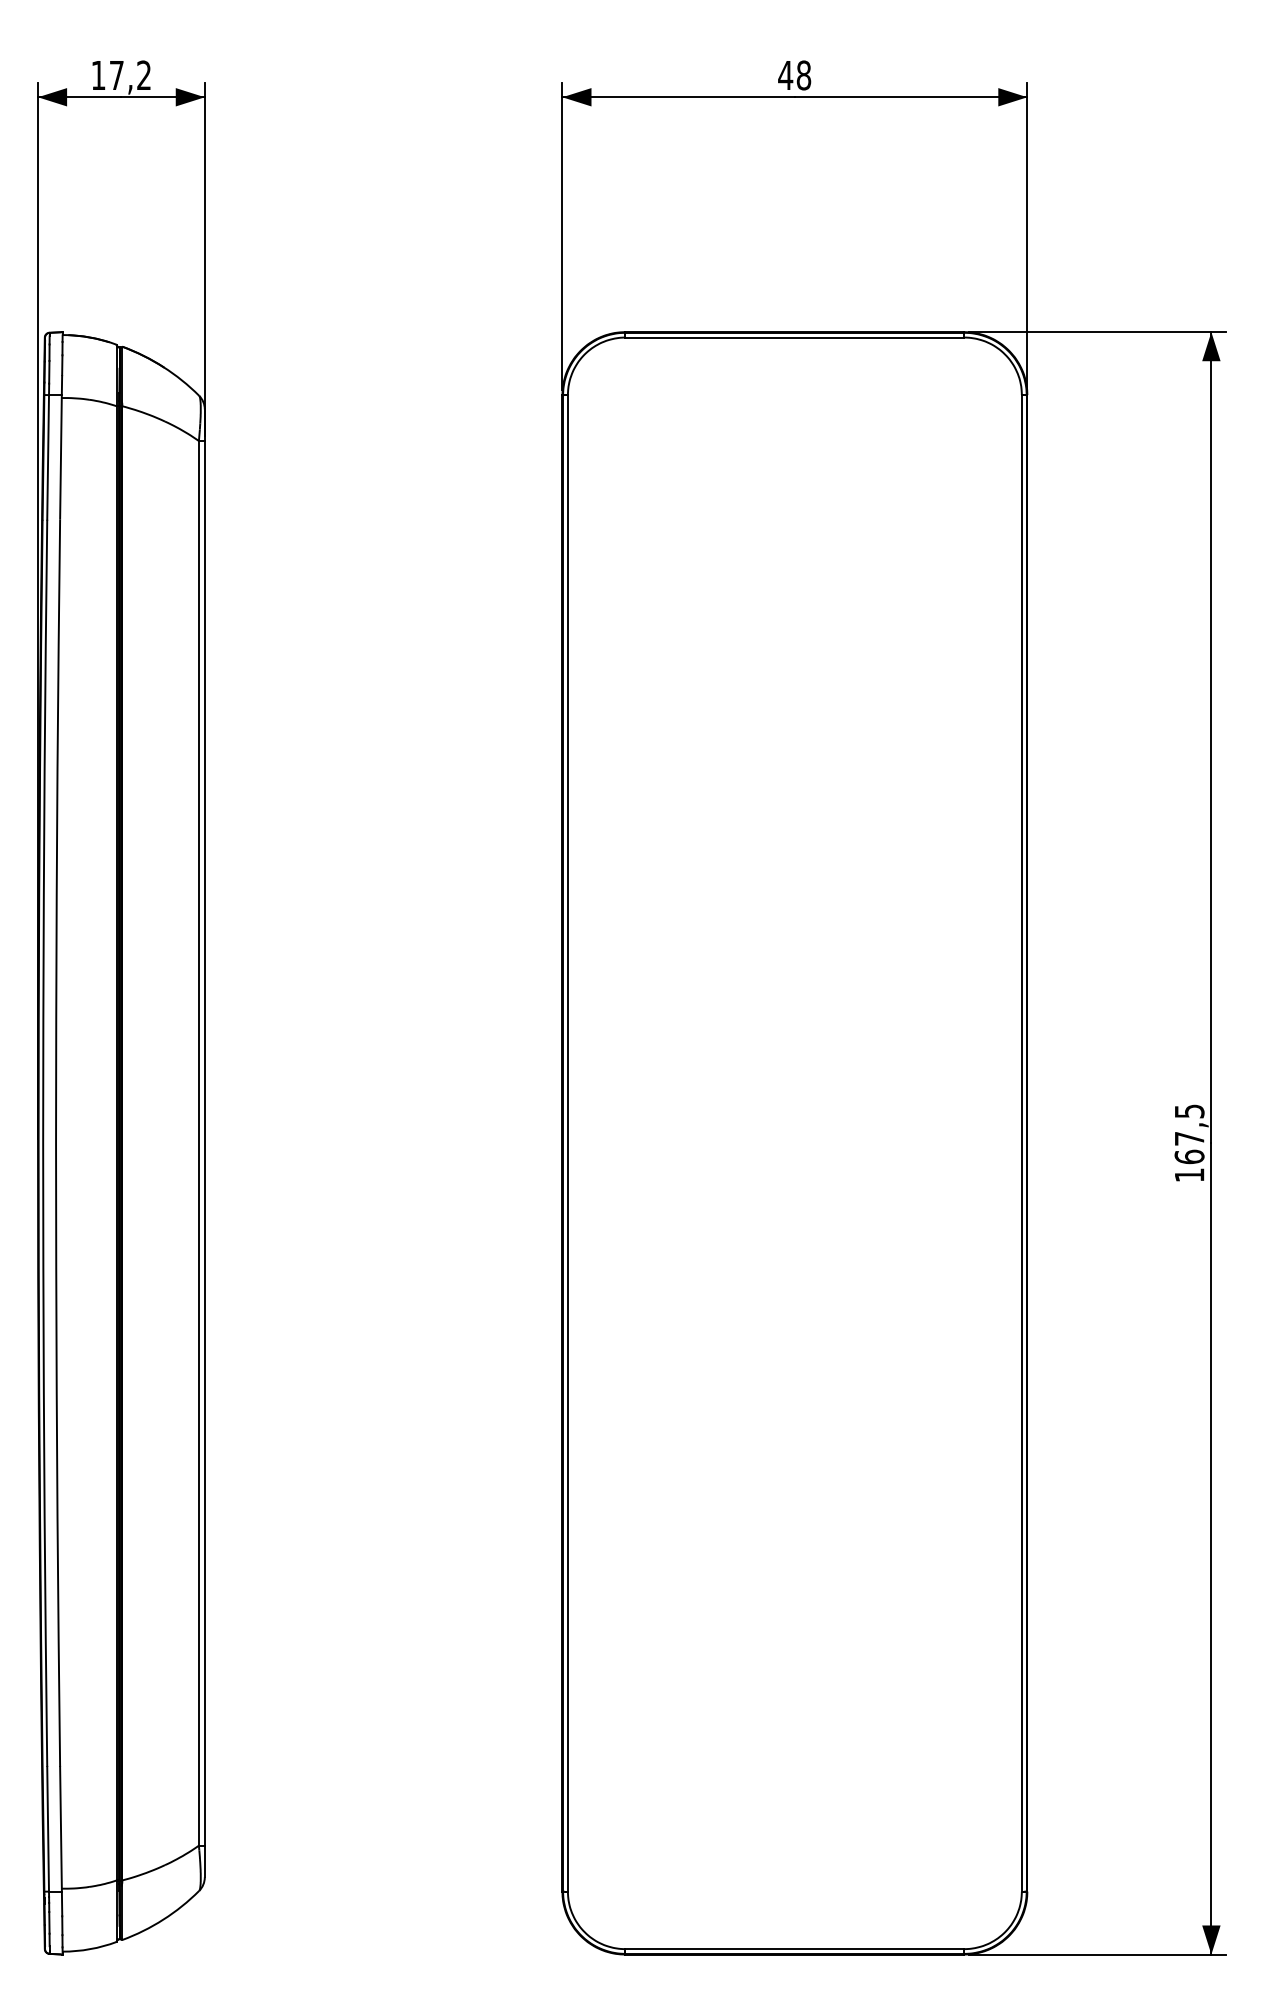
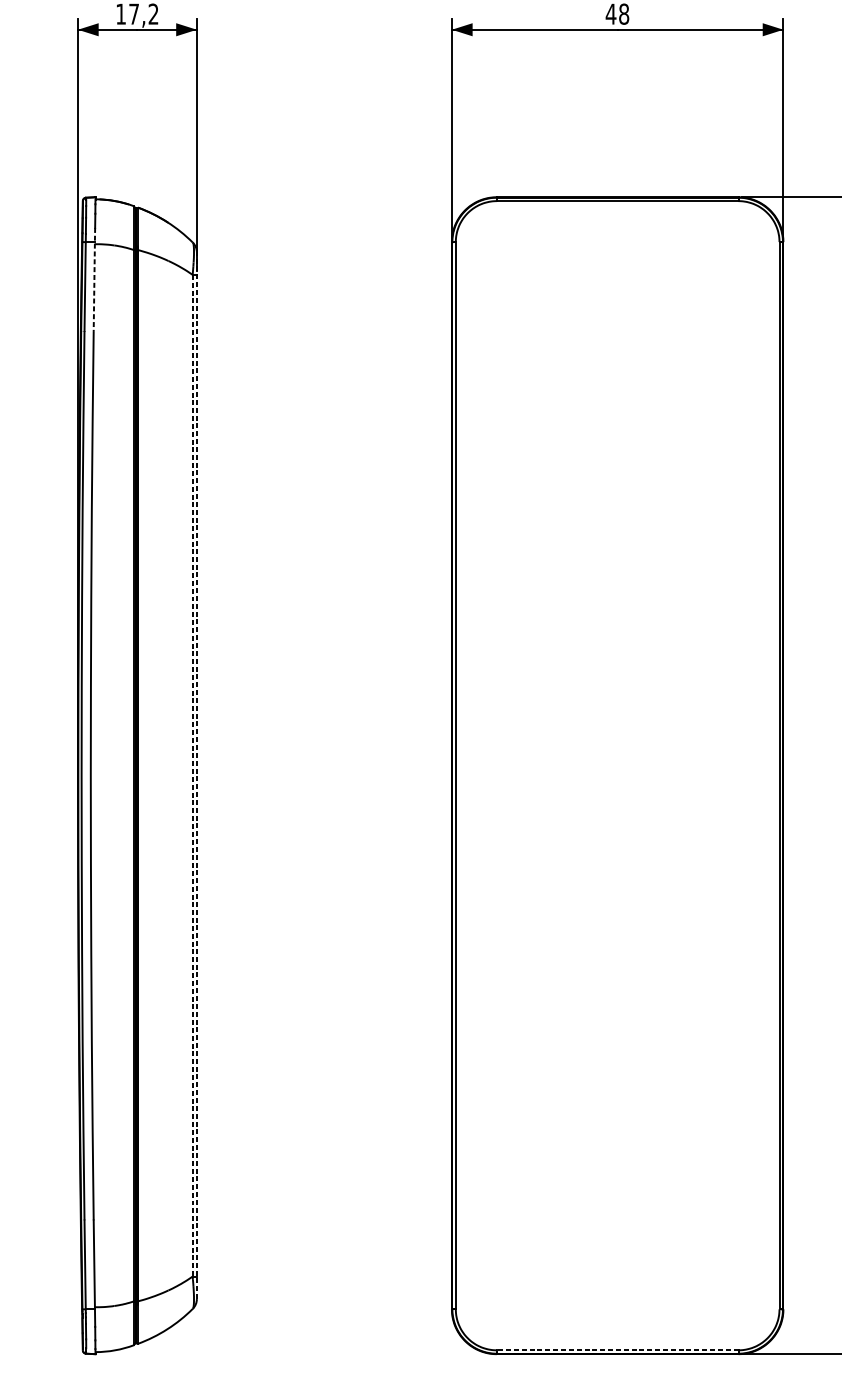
line: (61, 447) -> (94, 279), solid -> dashed
line: (198, 1143) -> (192, 775), solid -> dashed
line: (204, 1143) -> (196, 775), solid -> dashed
line: (794, 1949) -> (617, 1350), solid -> dashed

